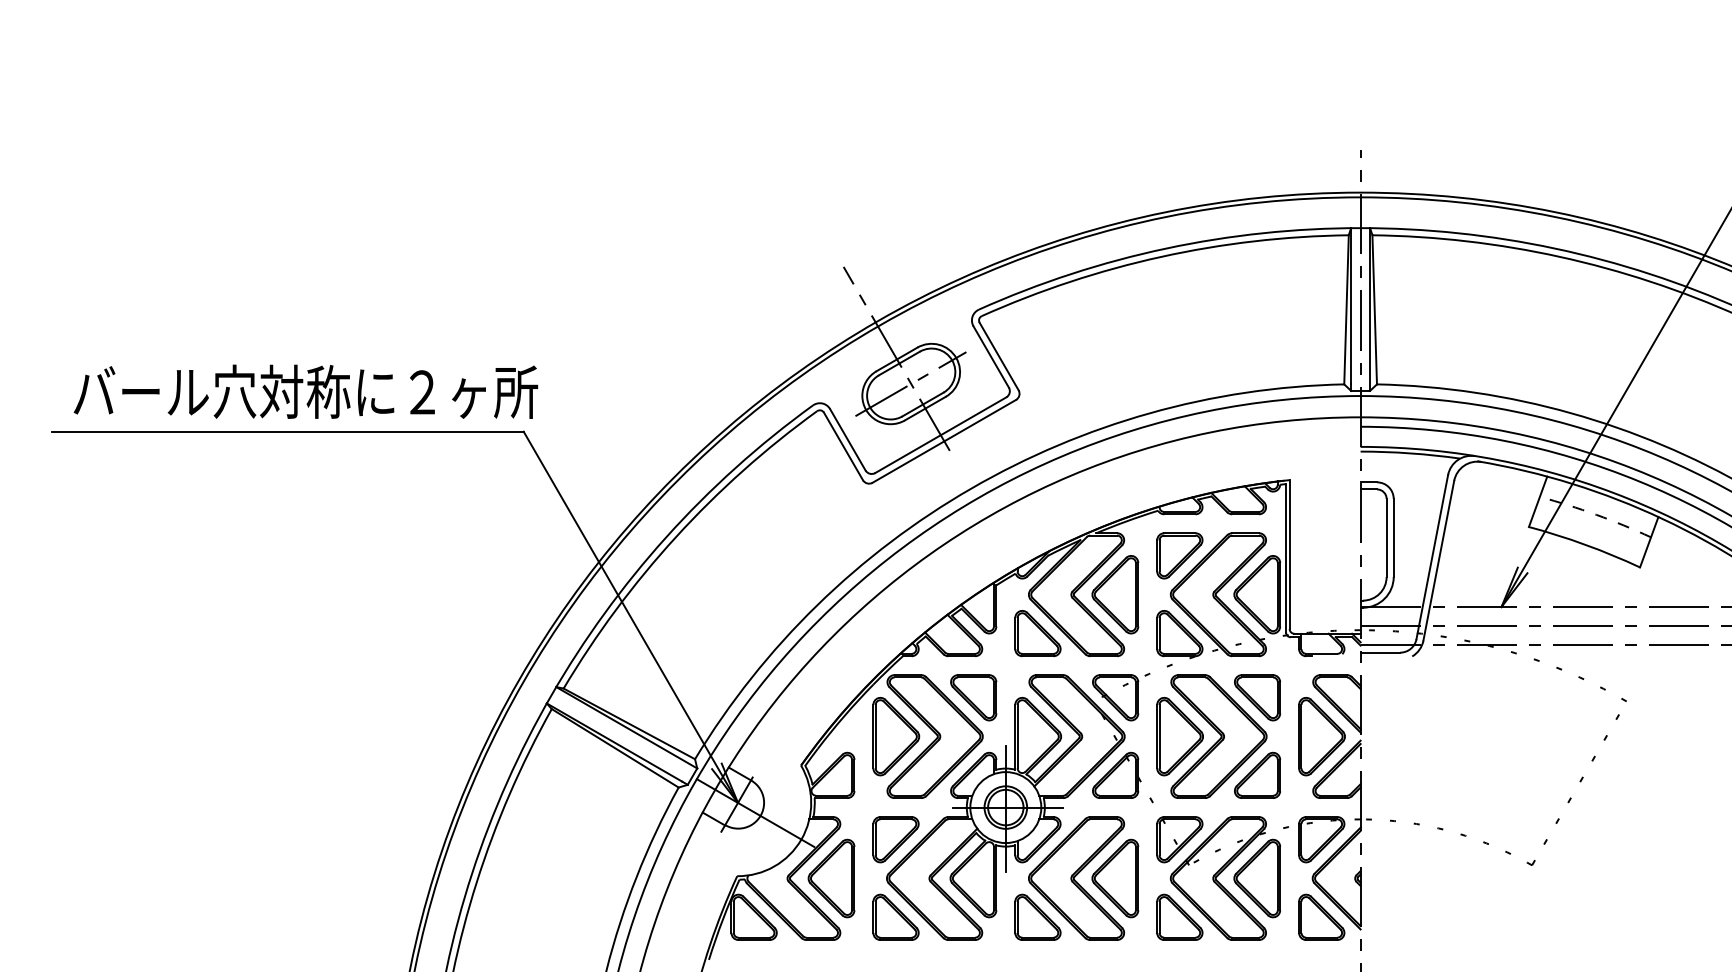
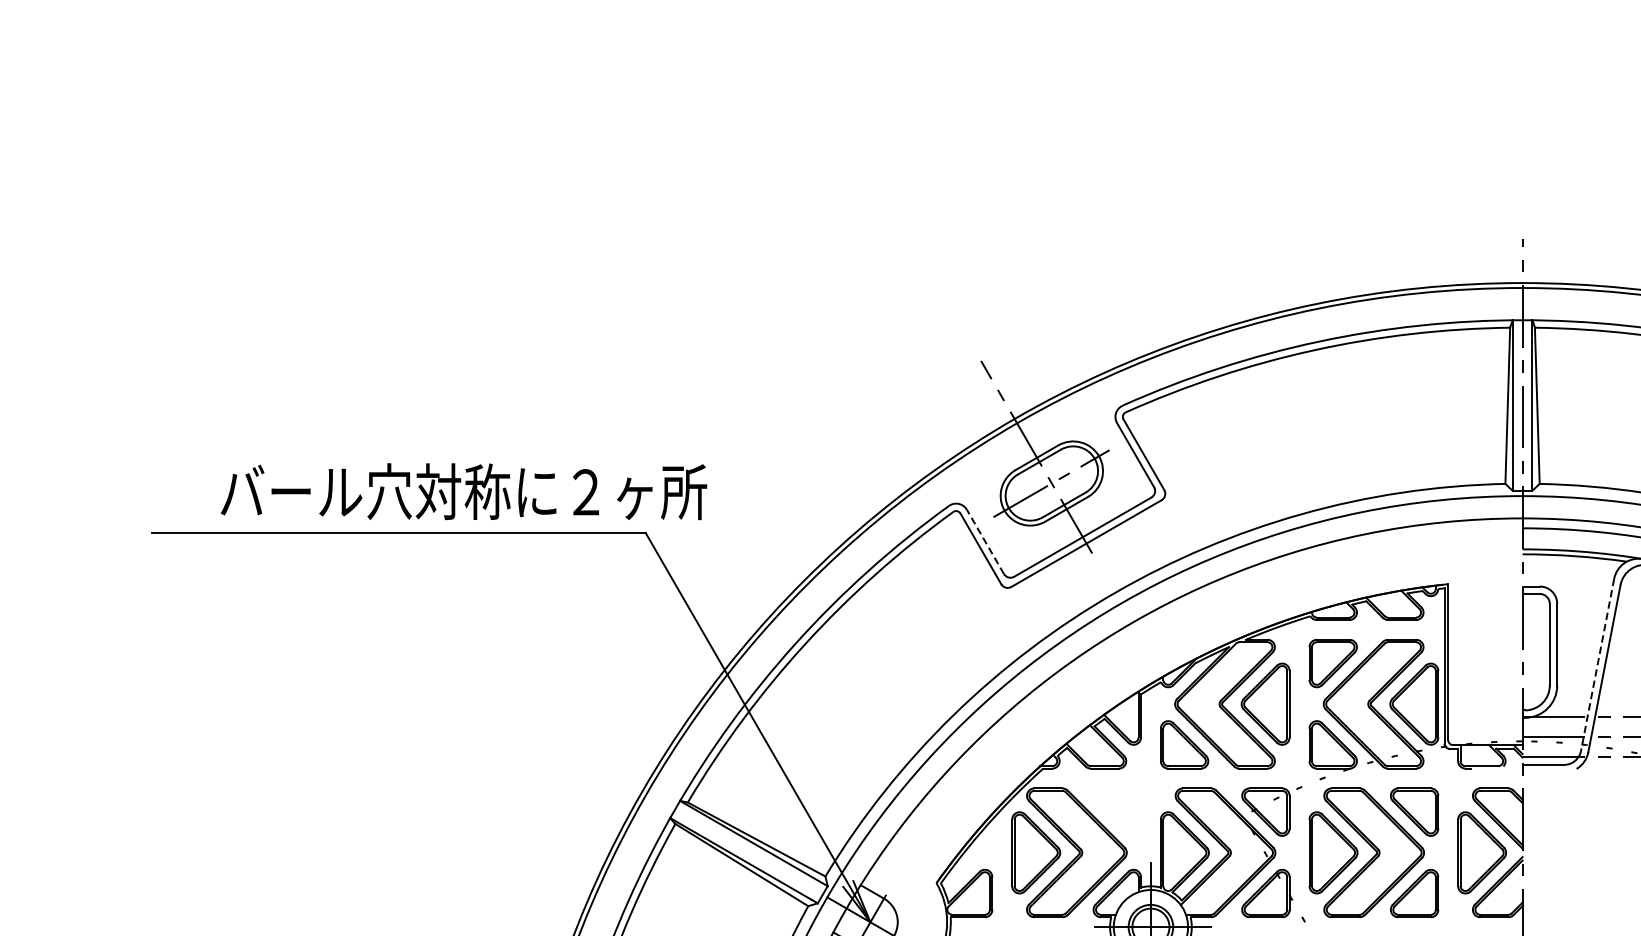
text: (305, 391) -> (463, 491), moved
line: (847, 439) -> (985, 541), solid -> dashed
line: (1432, 557) -> (1597, 665), solid -> dashed
part: (973, 697) -> (1117, 811), removed

